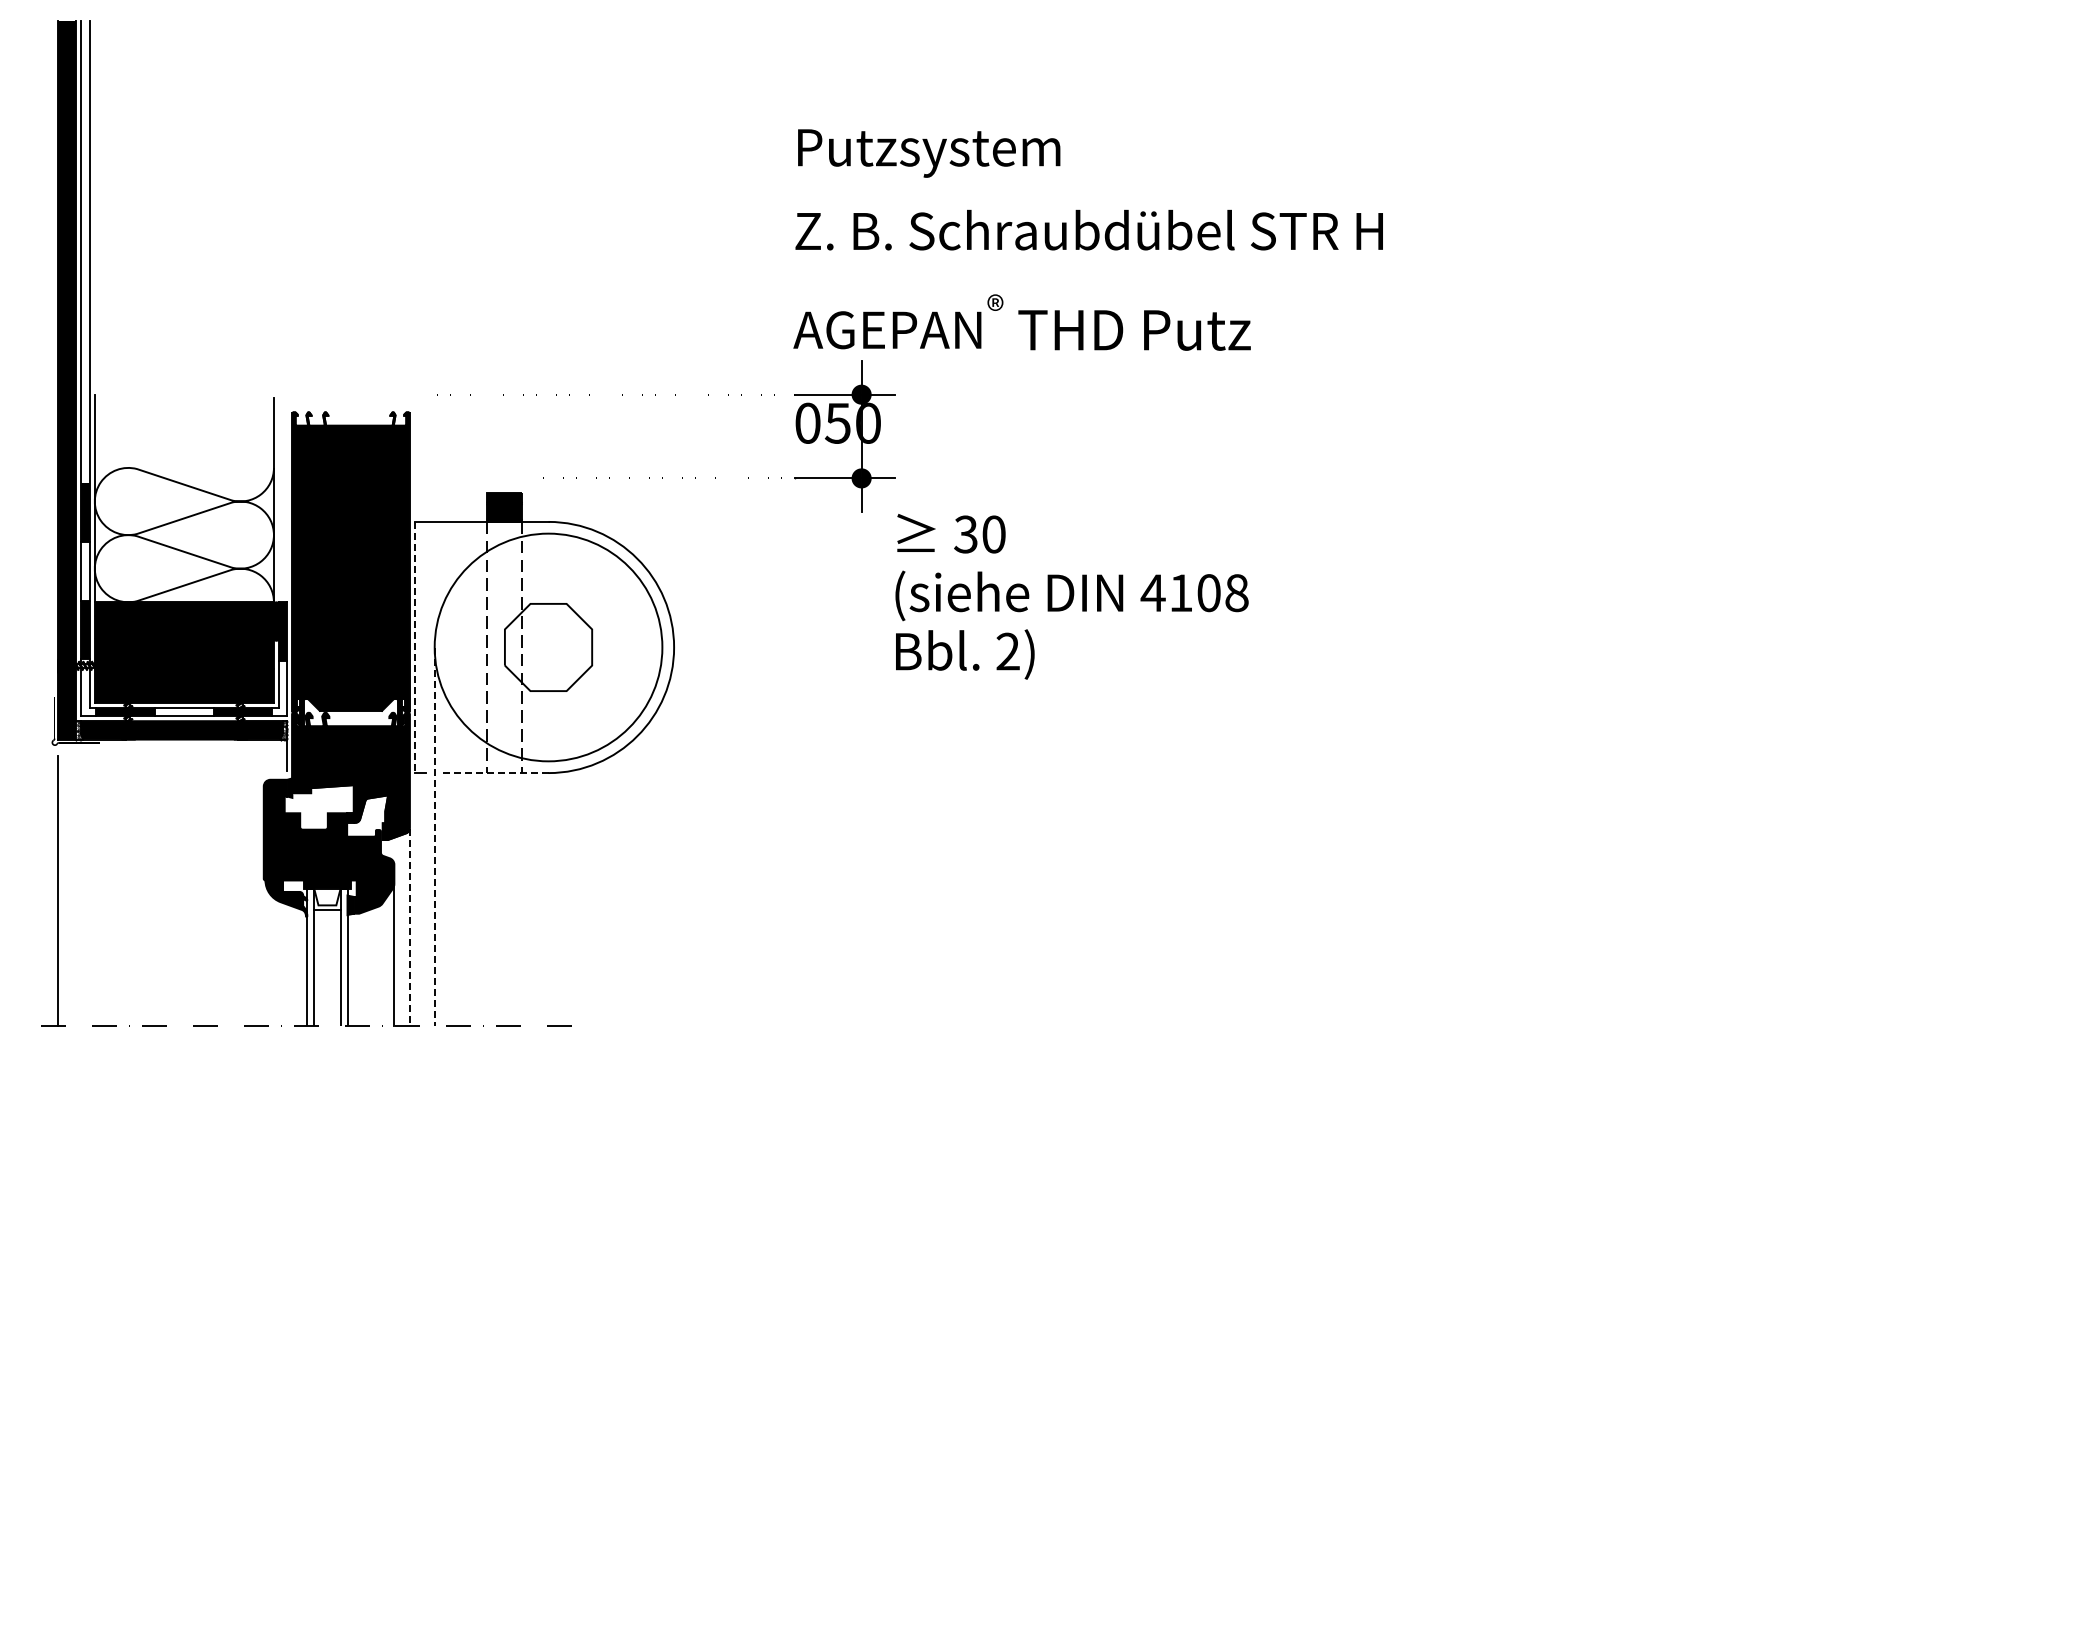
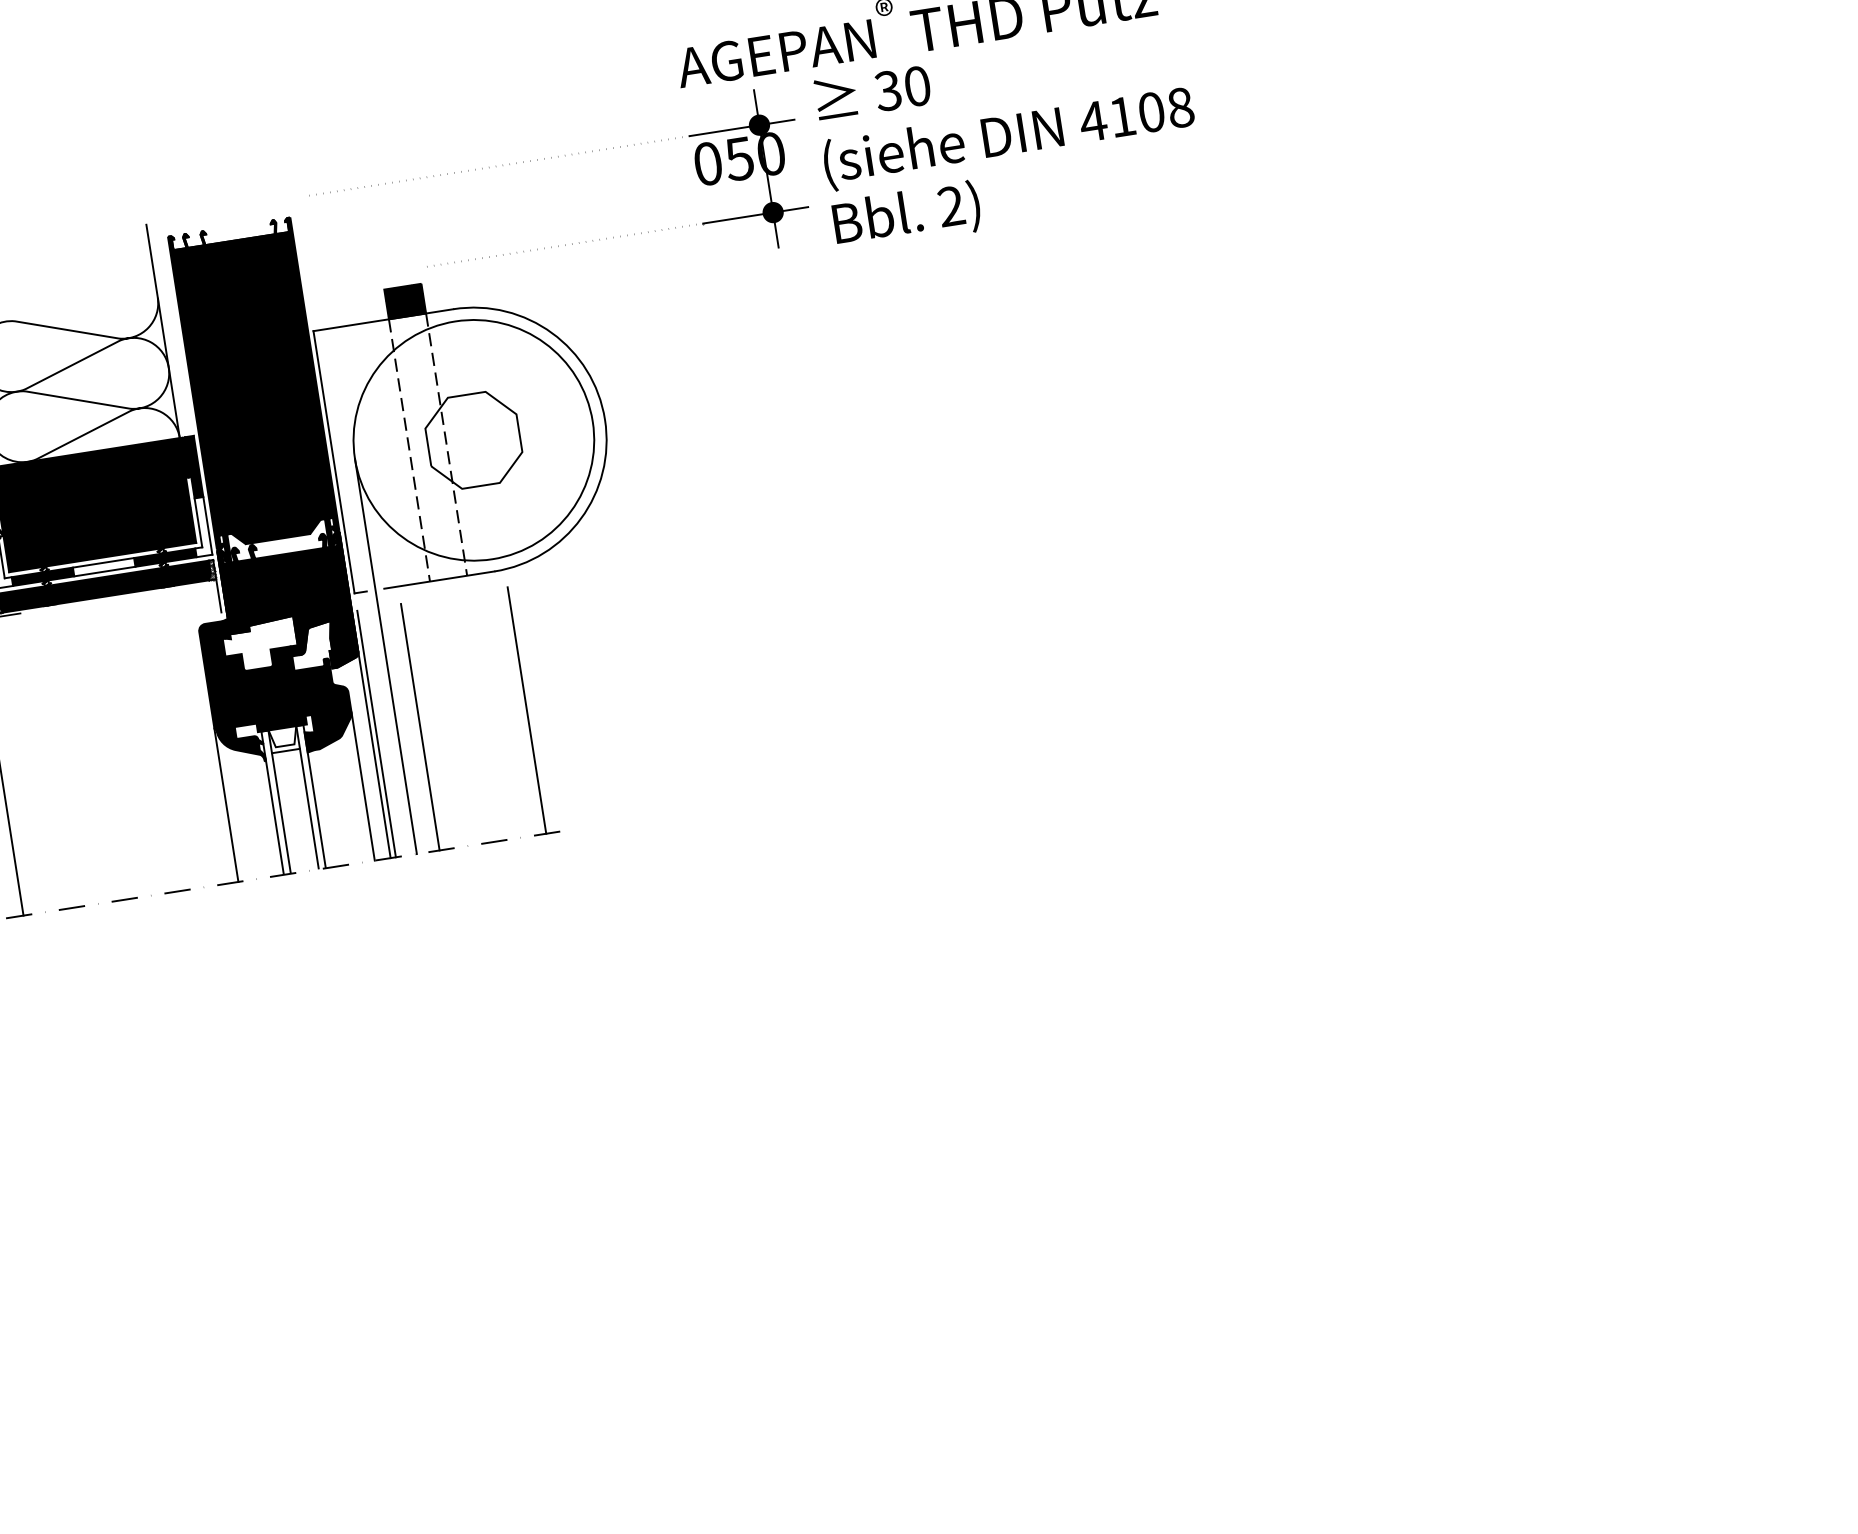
text: (1071, 596) -> (1008, 138), moved
line: (414, 647) -> (333, 462), dashed -> solid
line: (495, 773) -> (439, 580), dashed -> solid
line: (434, 837) -> (385, 657), dashed -> solid
line: (414, 907) -> (376, 733), added
line: (456, 907) -> (420, 726), added
line: (558, 907) -> (526, 710), added
line: (409, 927) -> (374, 755), dashed -> solid
line: (263, 951) -> (225, 804), added

